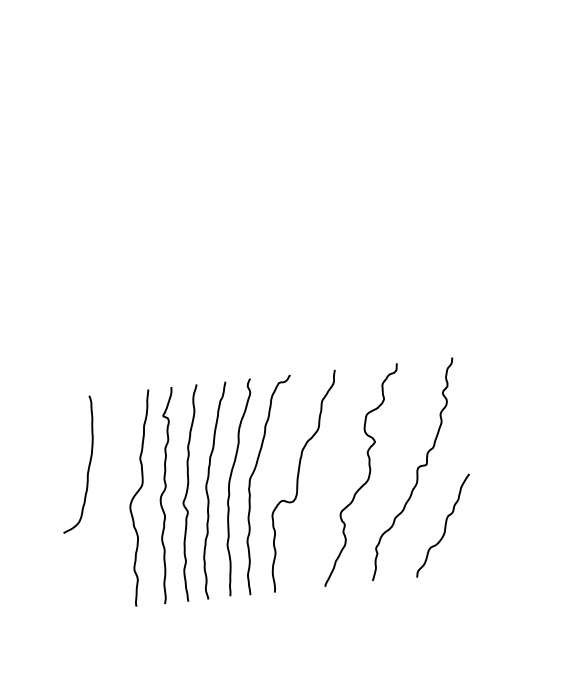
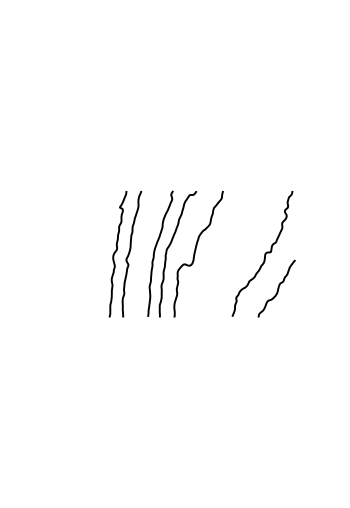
curve: (87, 466) -> (72, 232), removed
curve: (367, 476) -> (235, 255), removed
curve: (208, 491) -> (141, 254), removed
curve: (138, 494) -> (100, 251), removed

